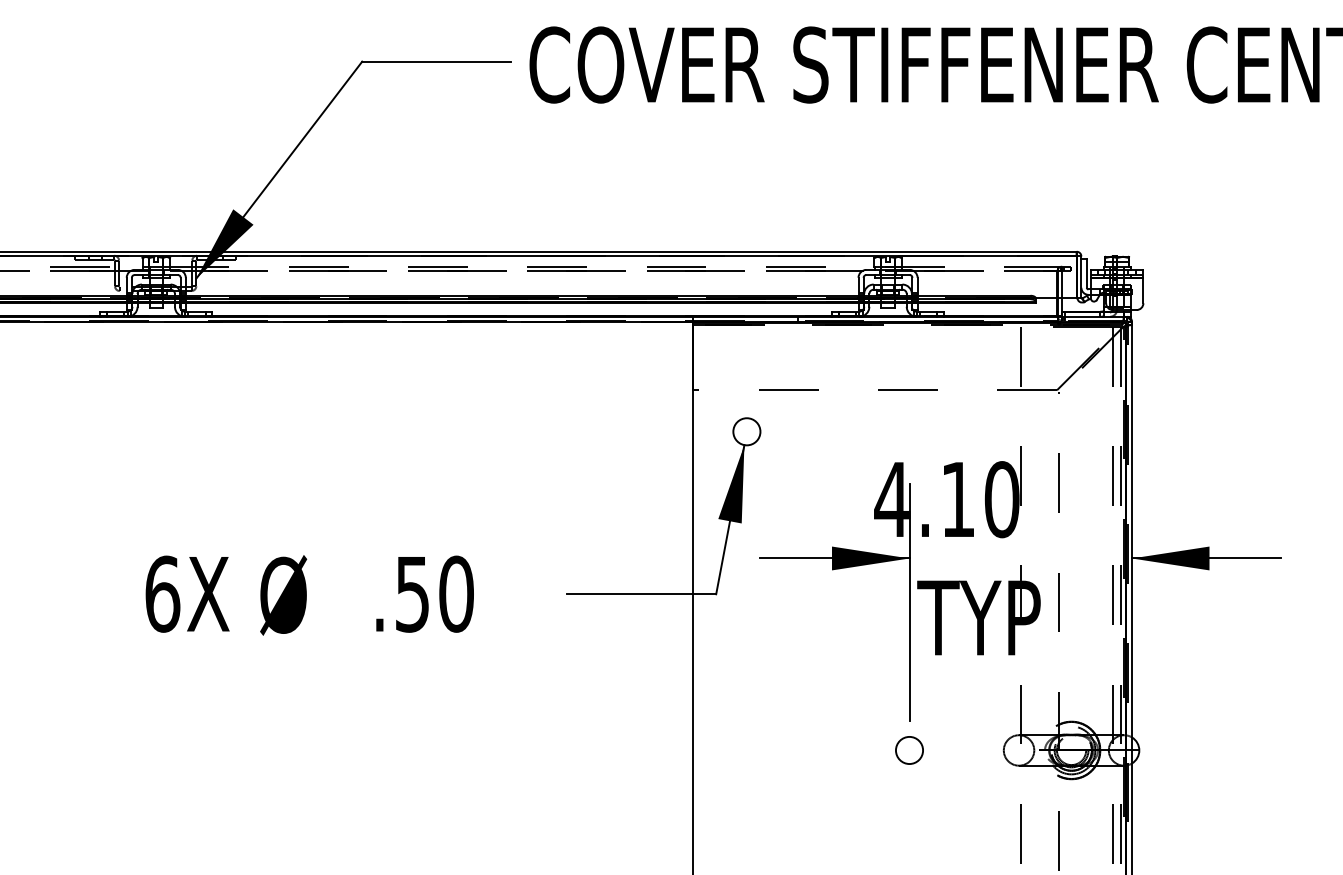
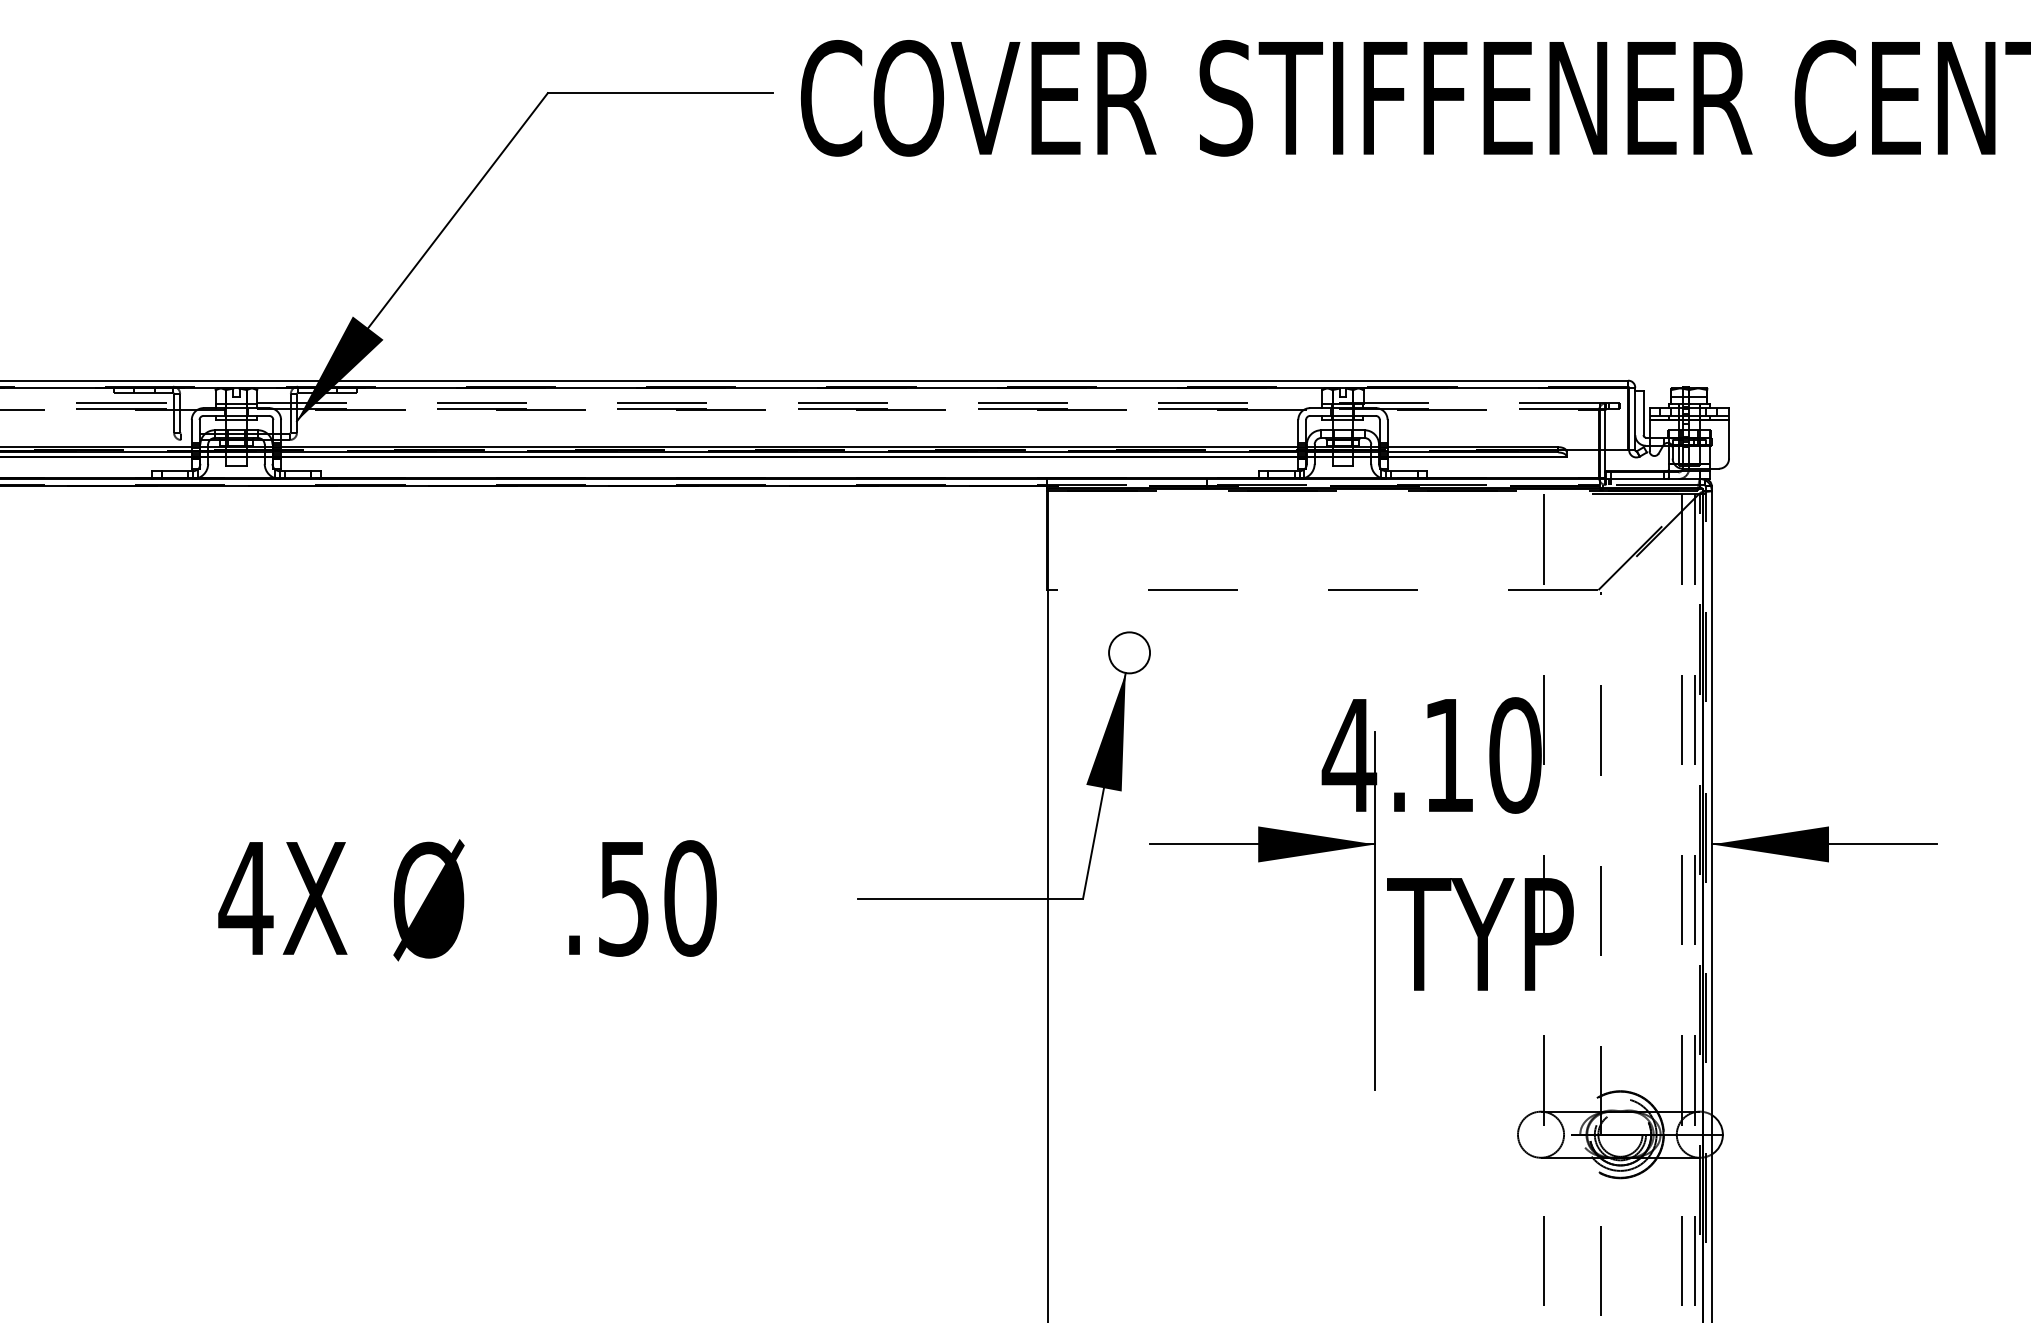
text: (162, 593) -> (245, 897), 6X -> 4X
circle: (909, 750) -> (1375, 1134), removed

